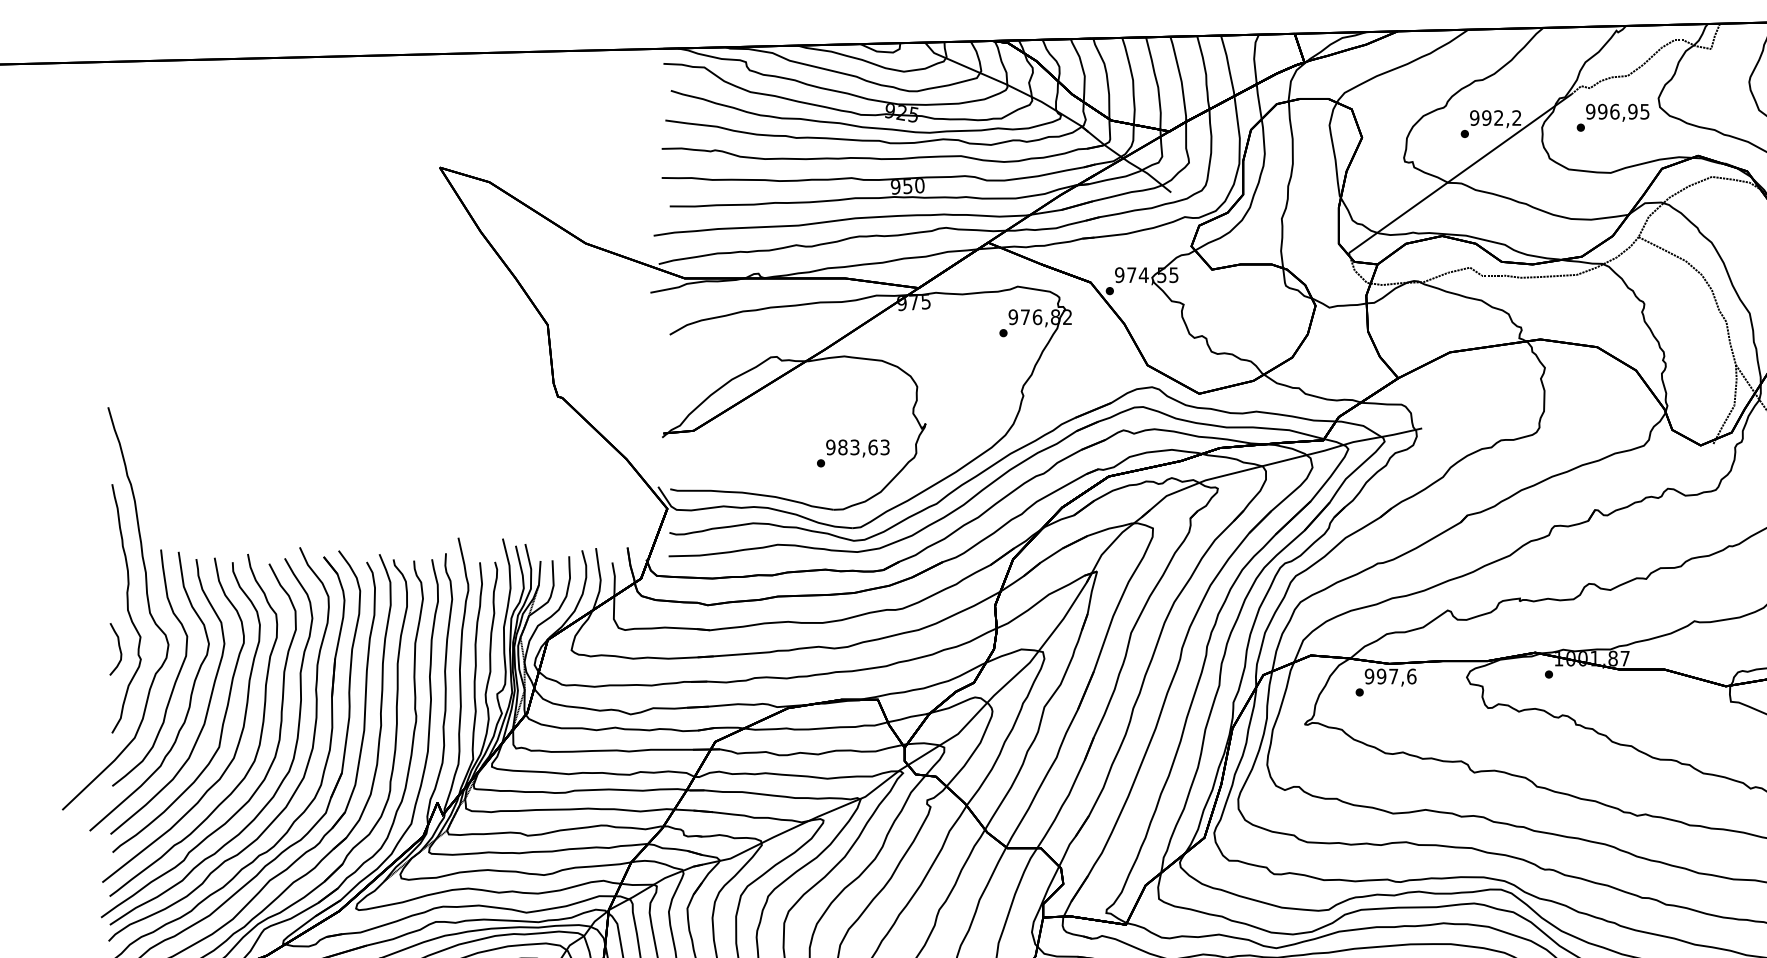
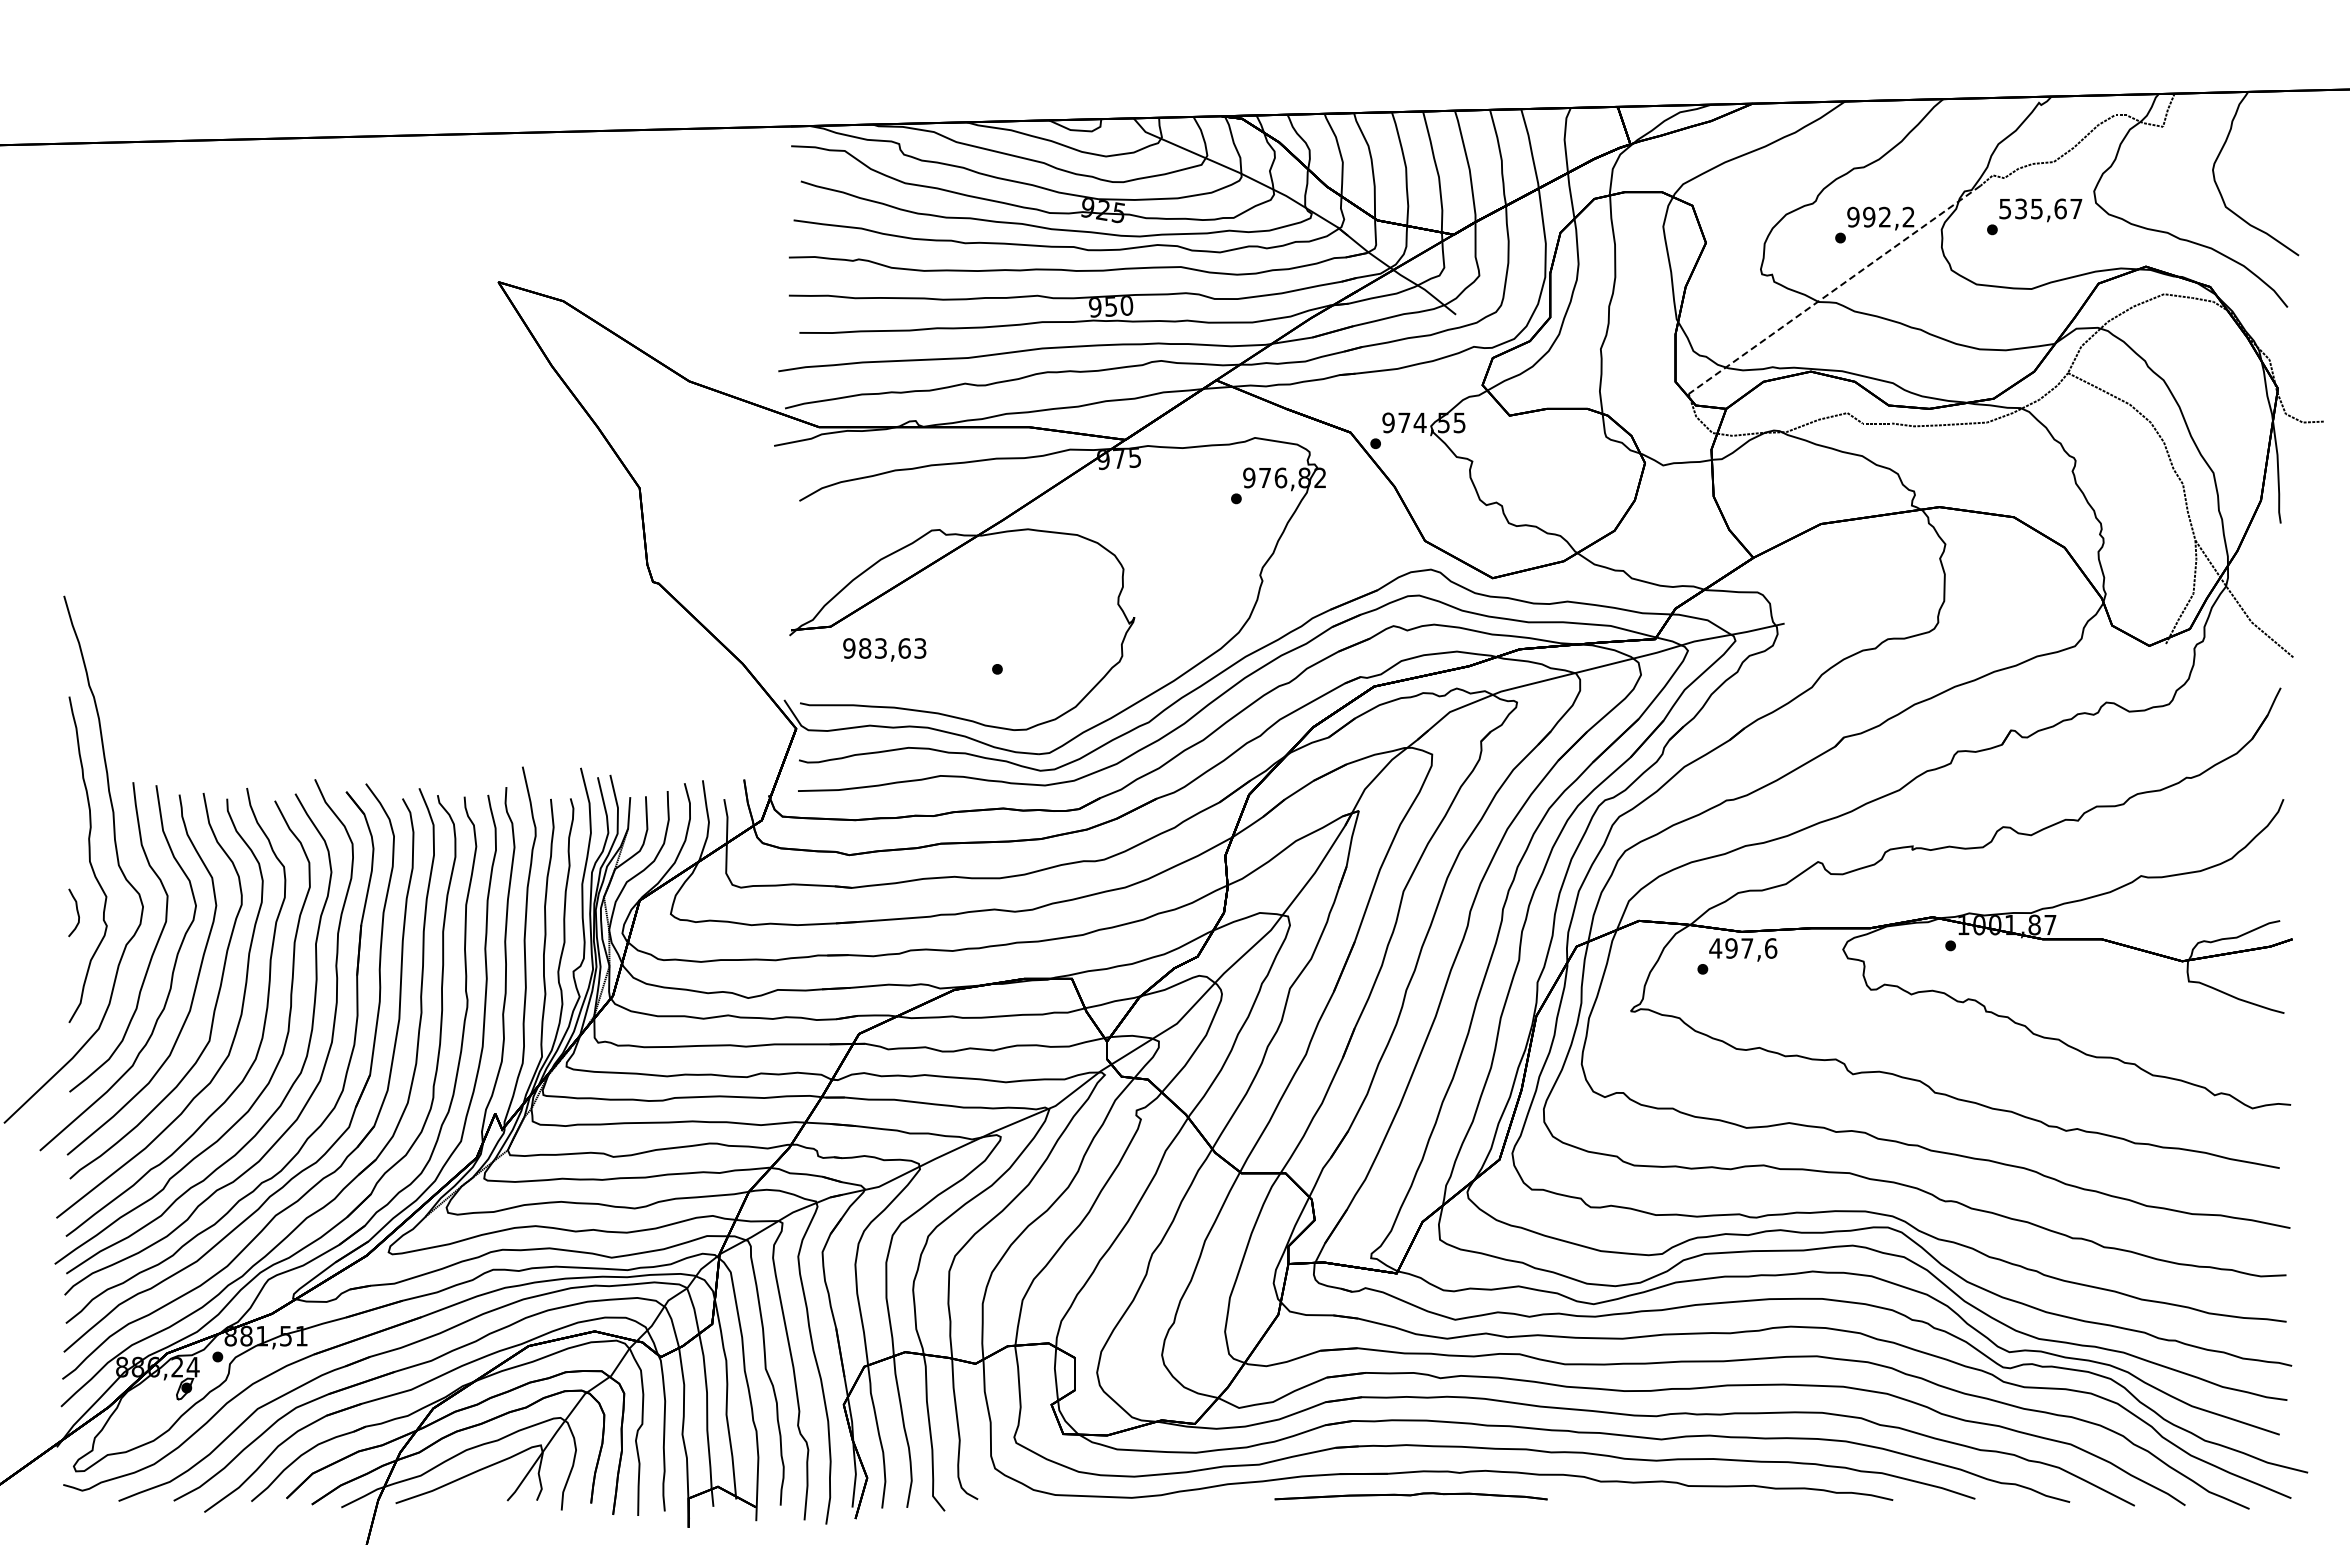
text: (1617, 111) -> (2040, 208), 996,95 -> 535,67
line: (1460, 174) -> (1834, 290), solid -> dashed
text: (857, 448) -> (884, 649), moved
part: (115, 649) -> (73, 912), size x0.7
text: (1369, 676) -> (1715, 948), 997,6 -> 497,6

